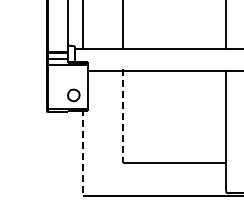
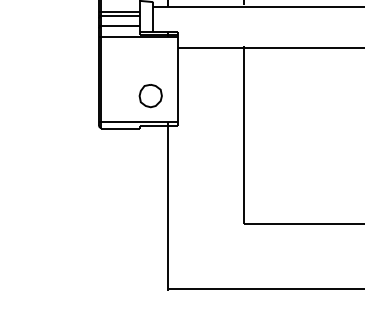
line: (122, 115) -> (243, 134), dashed -> solid
line: (82, 153) -> (167, 206), dashed -> solid

